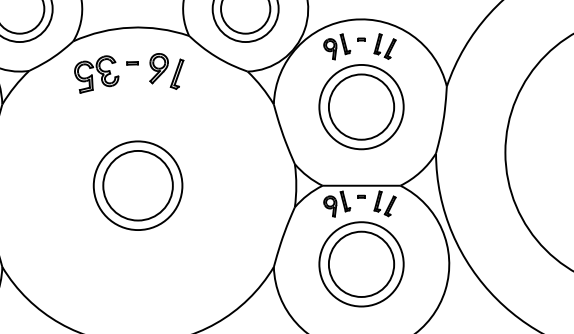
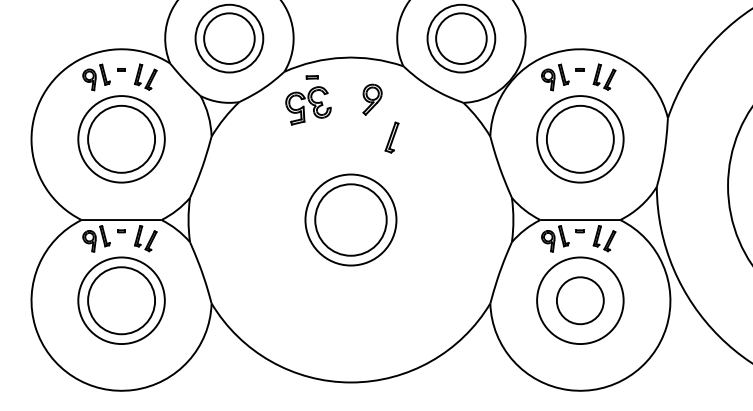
part: (131, 63) -> (311, 77), moved
part: (176, 74) -> (391, 137), moved
circle: (360, 264) -> (579, 300), size x0.7

